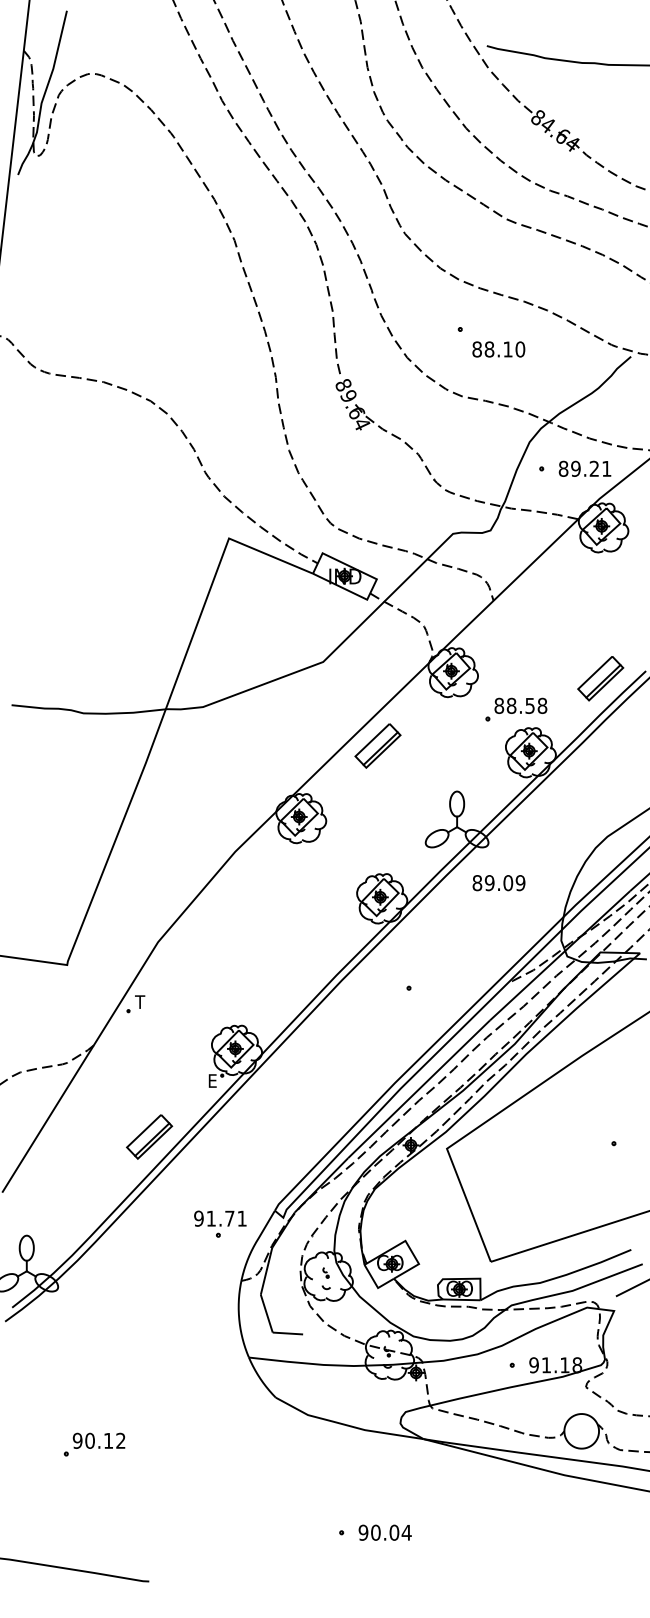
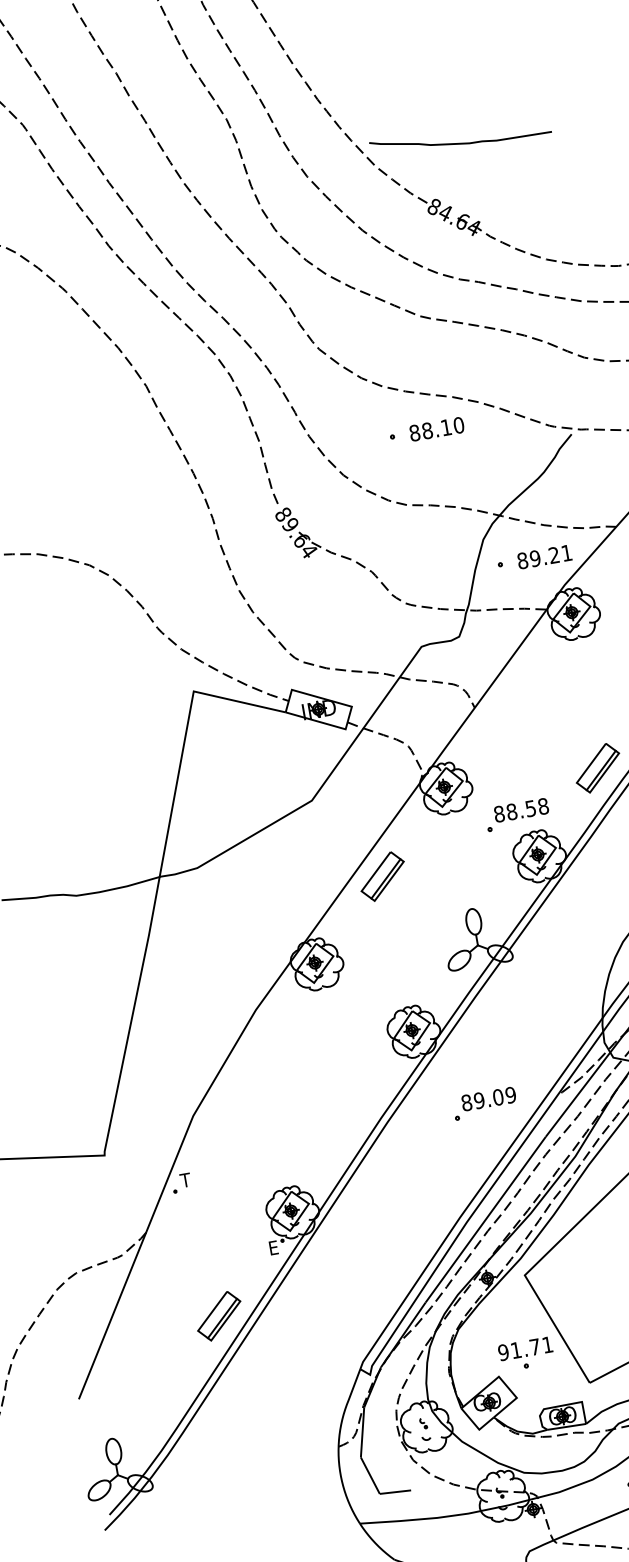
text: (498, 349) -> (436, 429), moved
text: (498, 883) -> (488, 1099), moved
part: (220, 1223) -> (526, 1353), moved

